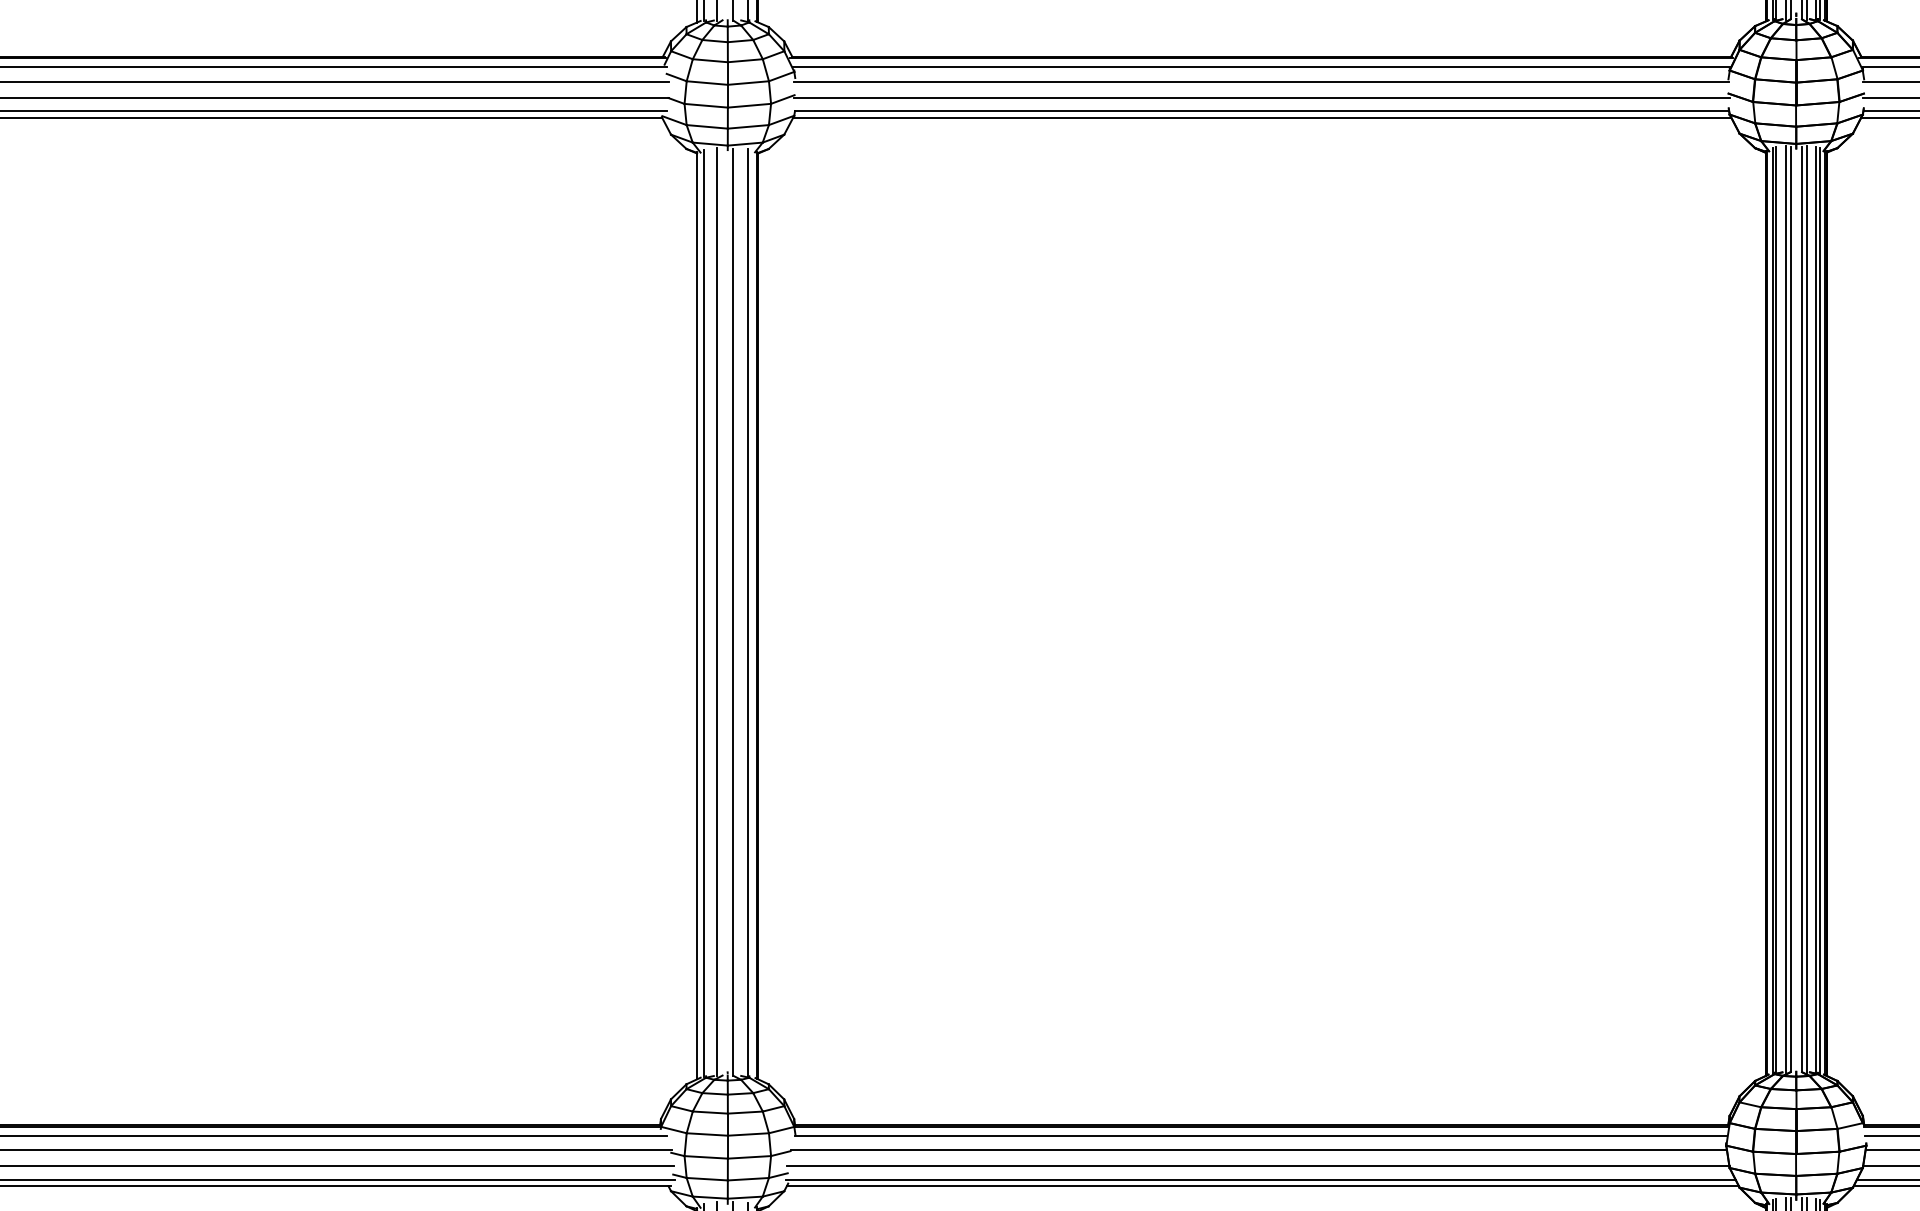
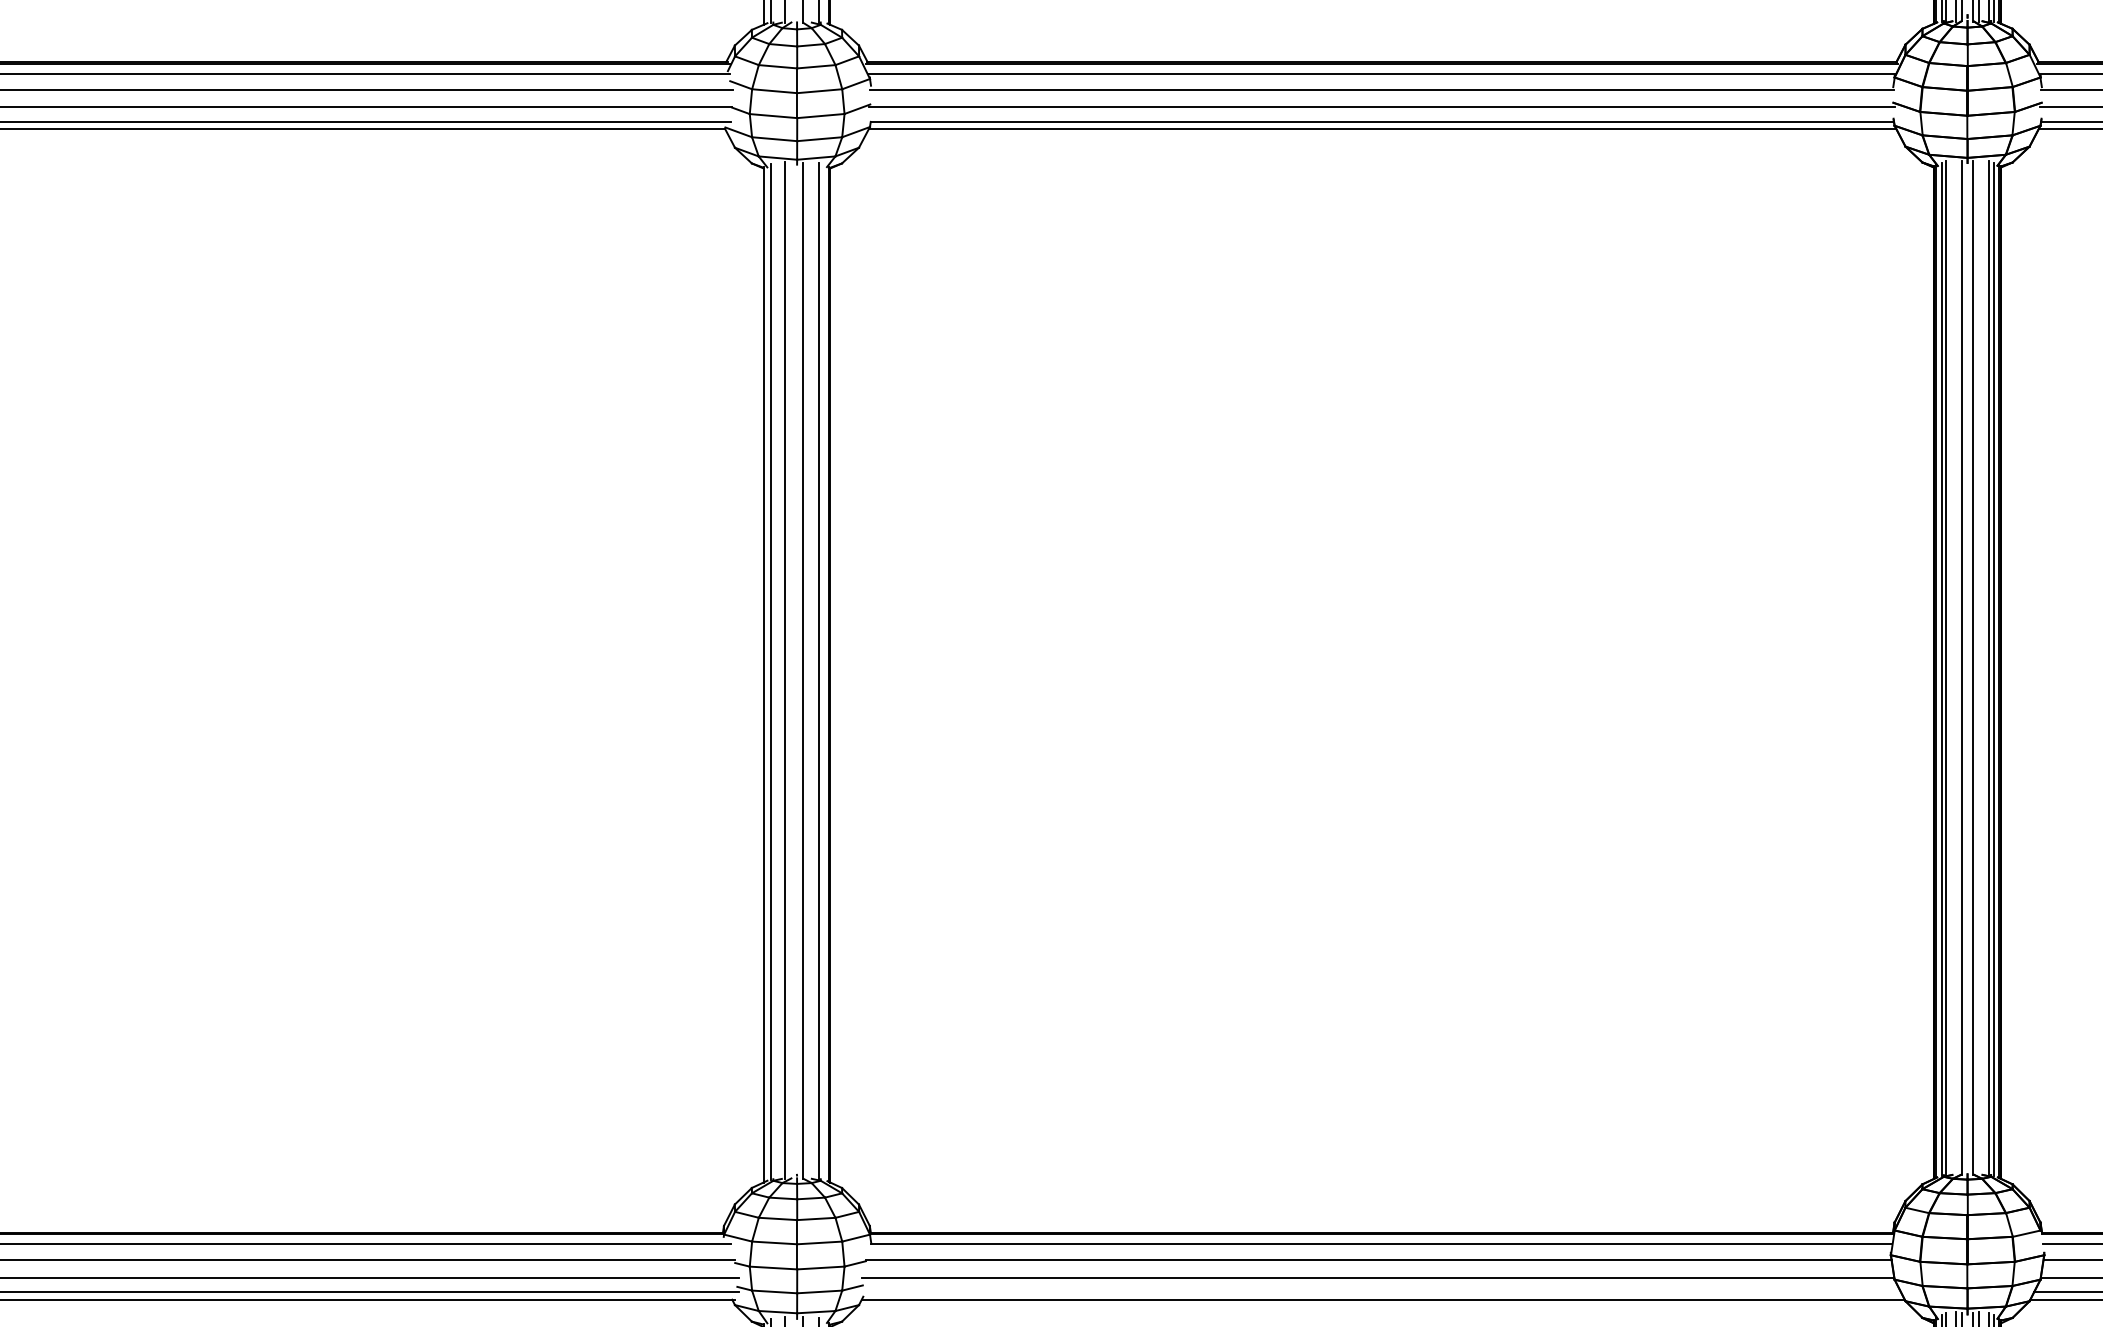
line: (1785, 609) -> (1955, 667), removed
line: (1806, 609) -> (1978, 667), removed
line: (1260, 1179) -> (1380, 1292), removed

